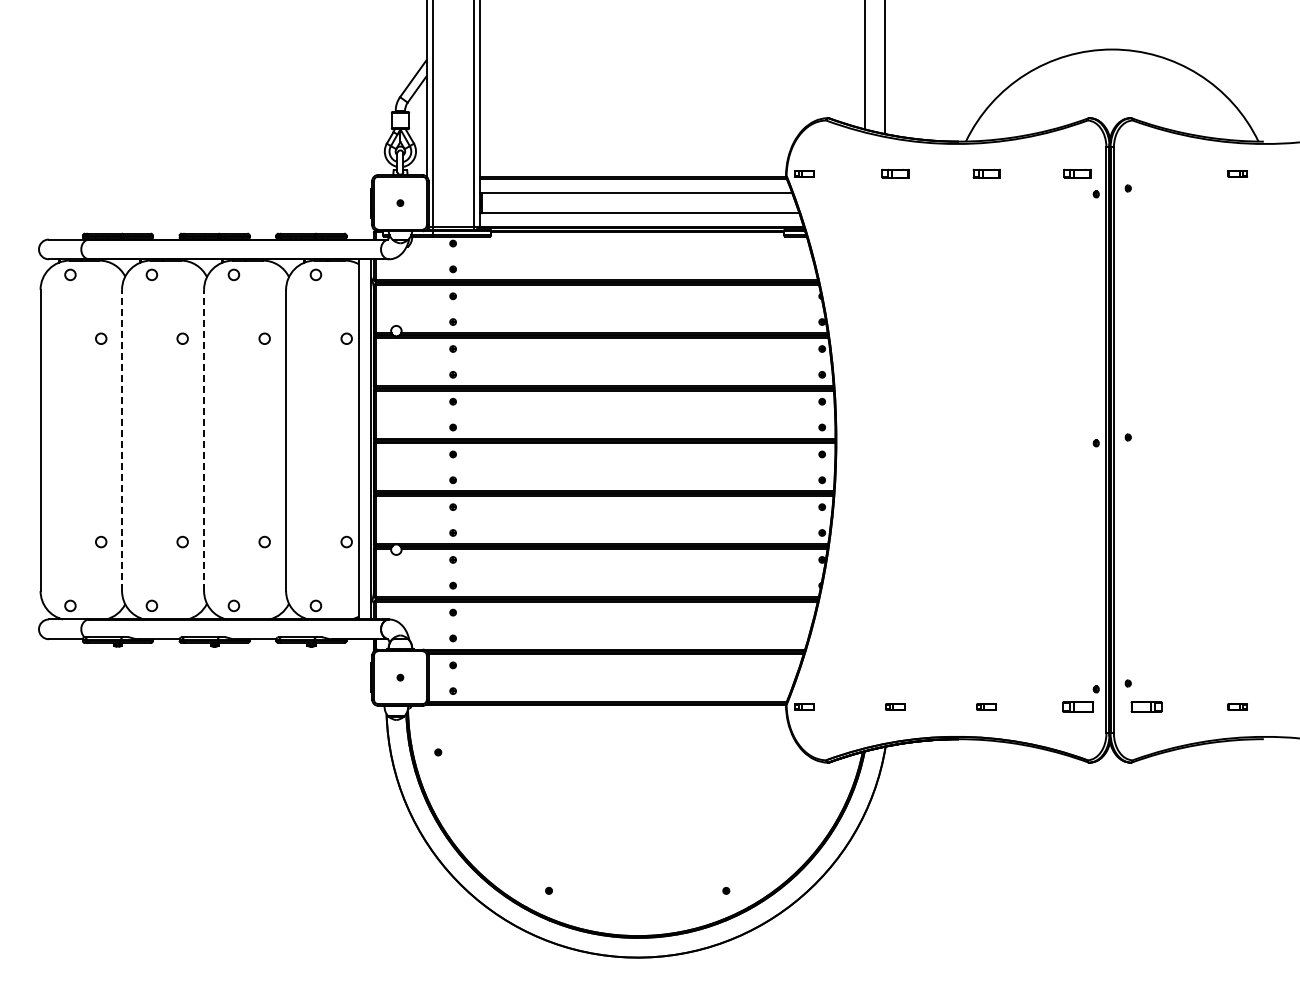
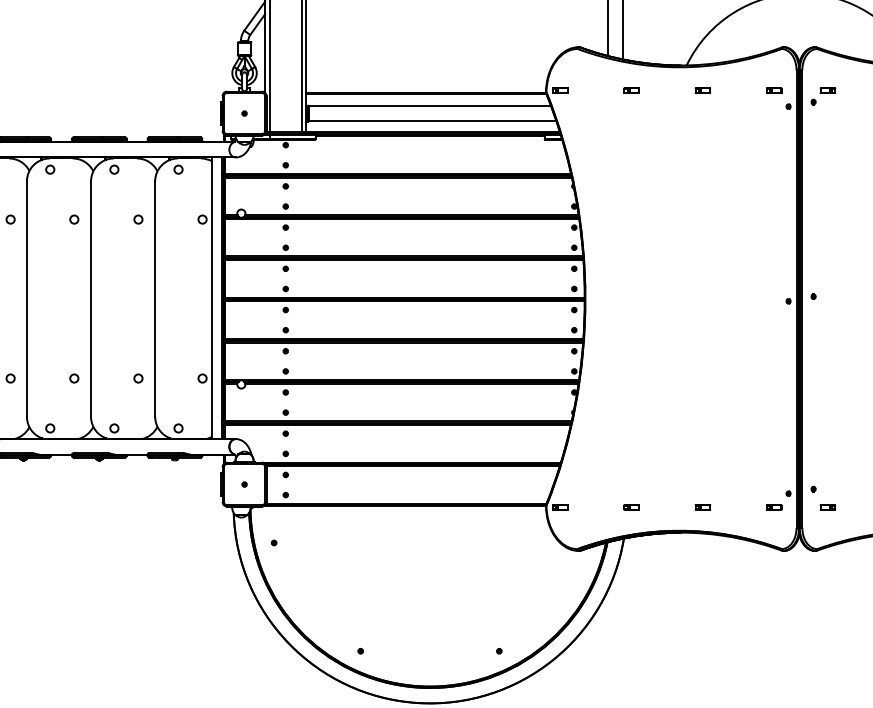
part: (895, 173) -> (631, 90), size x0.71
part: (986, 173) -> (702, 90), size x0.71
part: (1077, 173) -> (773, 90), size x0.71
part: (1146, 173) -> (827, 90), added
line: (122, 440) -> (27, 299), dashed -> solid
line: (204, 440) -> (91, 299), dashed -> solid
part: (1077, 706) -> (773, 507), size x0.62
part: (1146, 706) -> (827, 507), size x0.62

